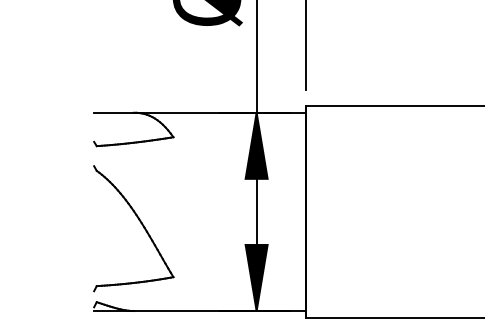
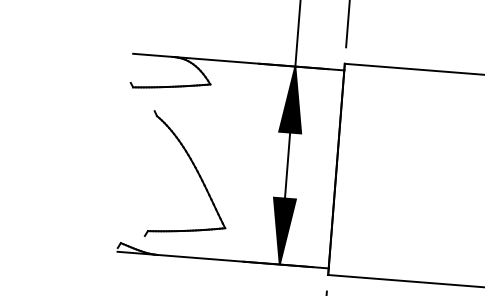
part: (140, 223) -> (196, 172), moved

